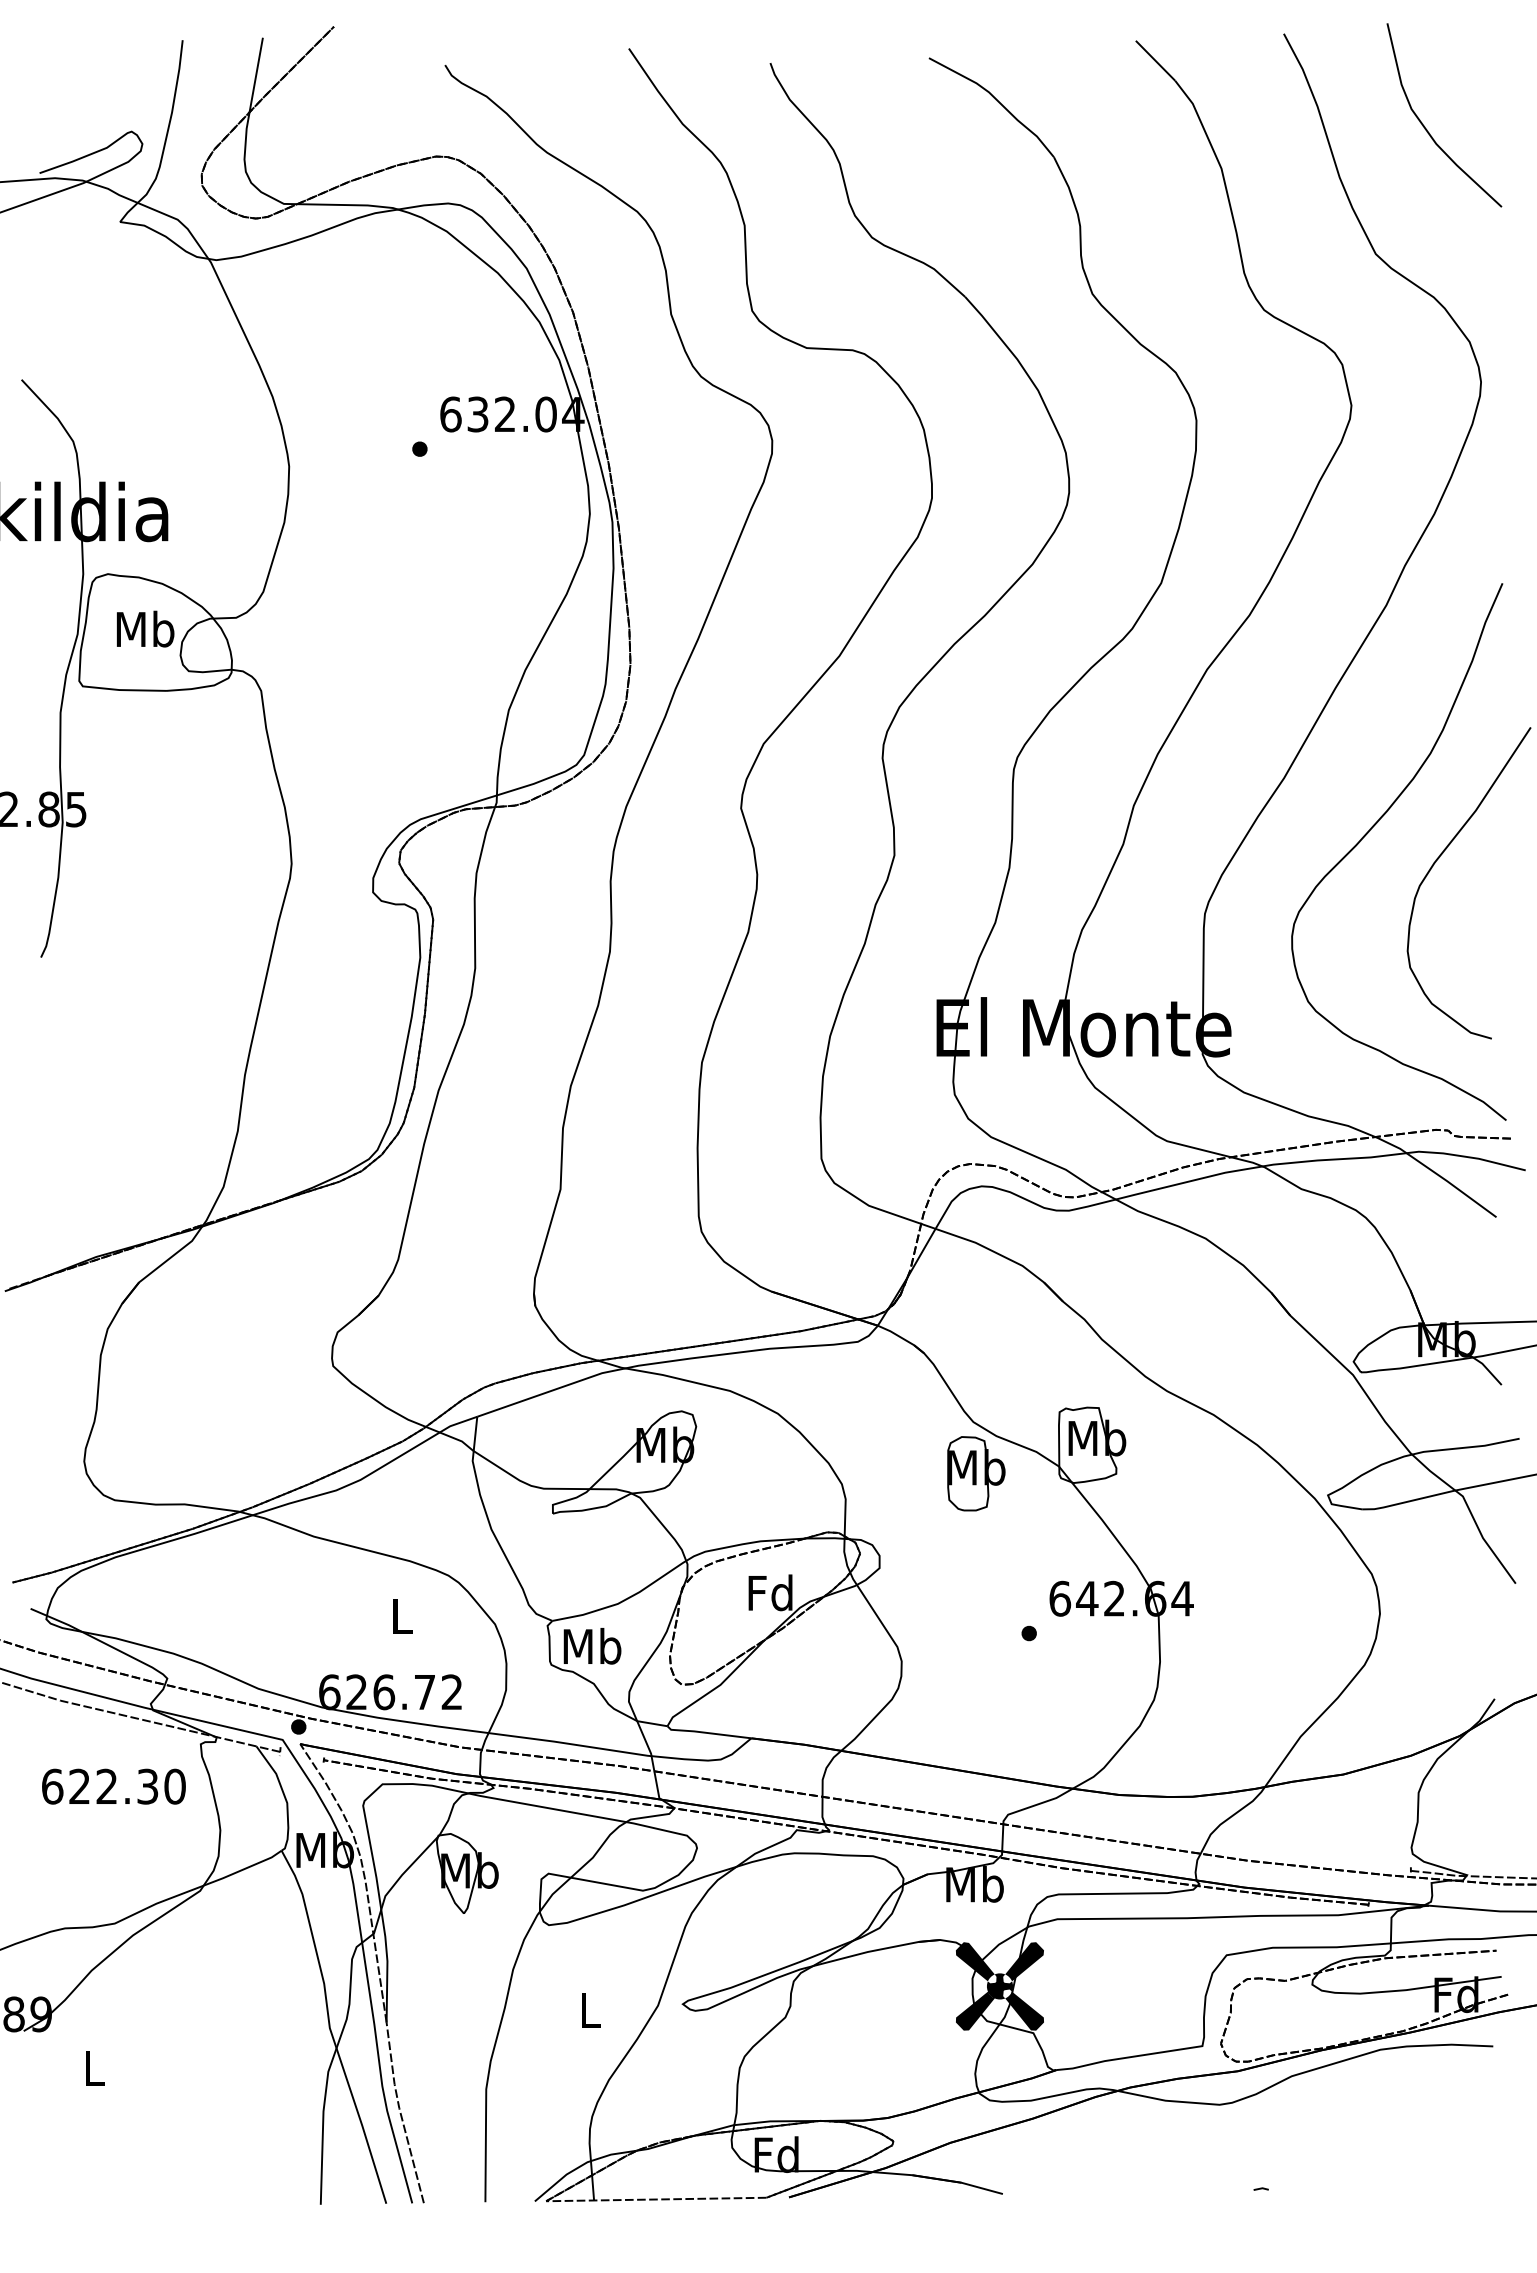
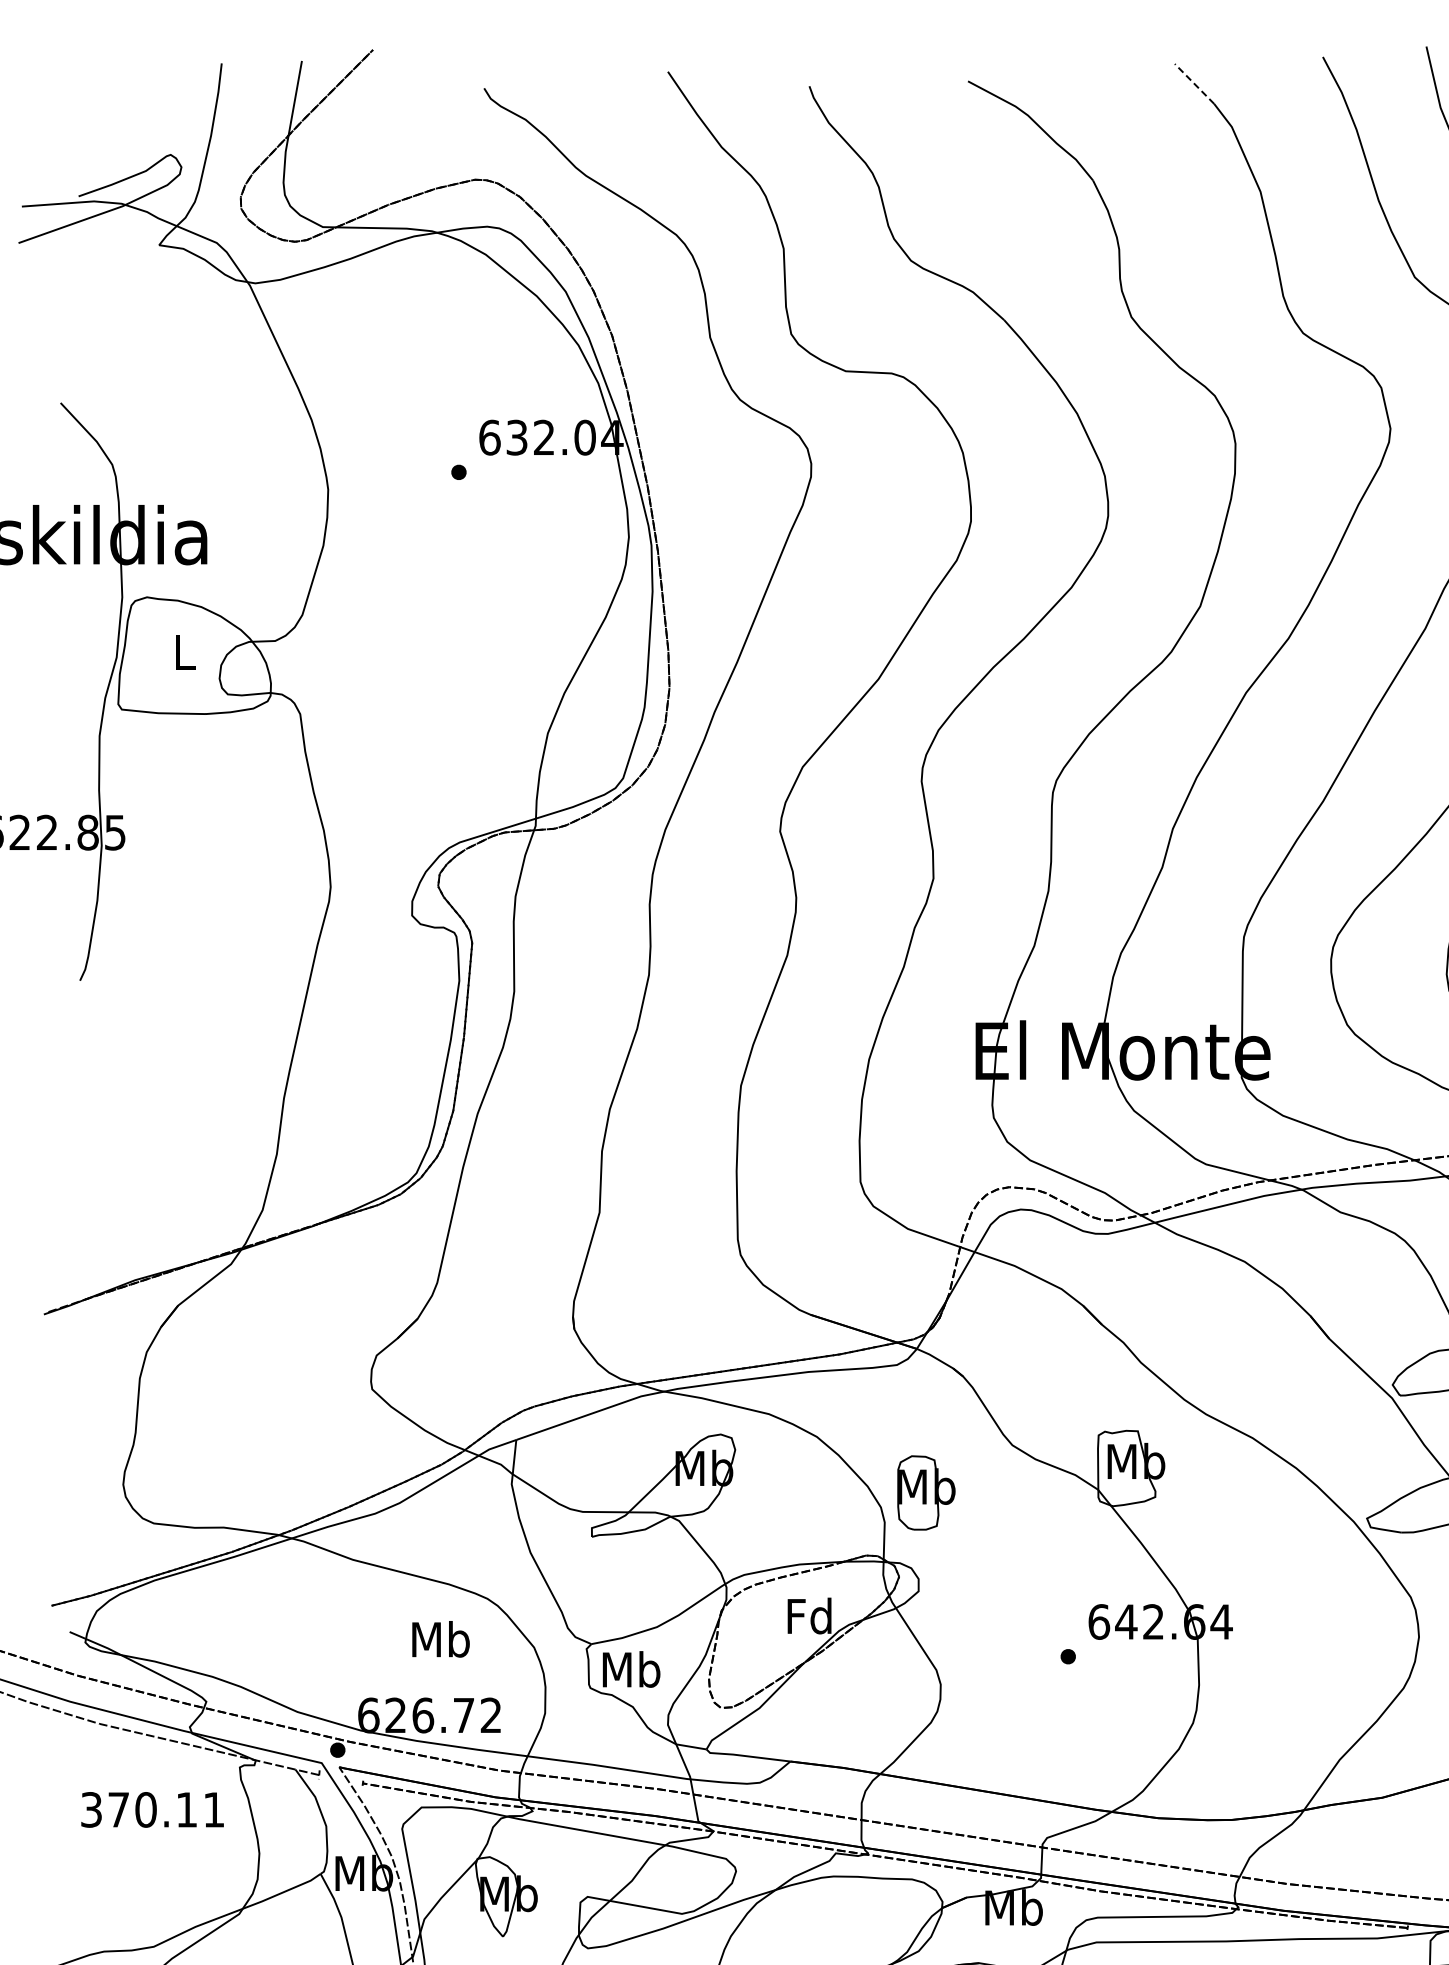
line: (1155, 60) -> (1194, 83), solid -> dashed
text: (145, 628) -> (184, 651), Mb -> L
part: (976, 1473) -> (926, 1492), moved
text: (401, 1615) -> (440, 1638), L -> Mb
text: (113, 1786) -> (152, 1809), 622.30 -> 370.11

